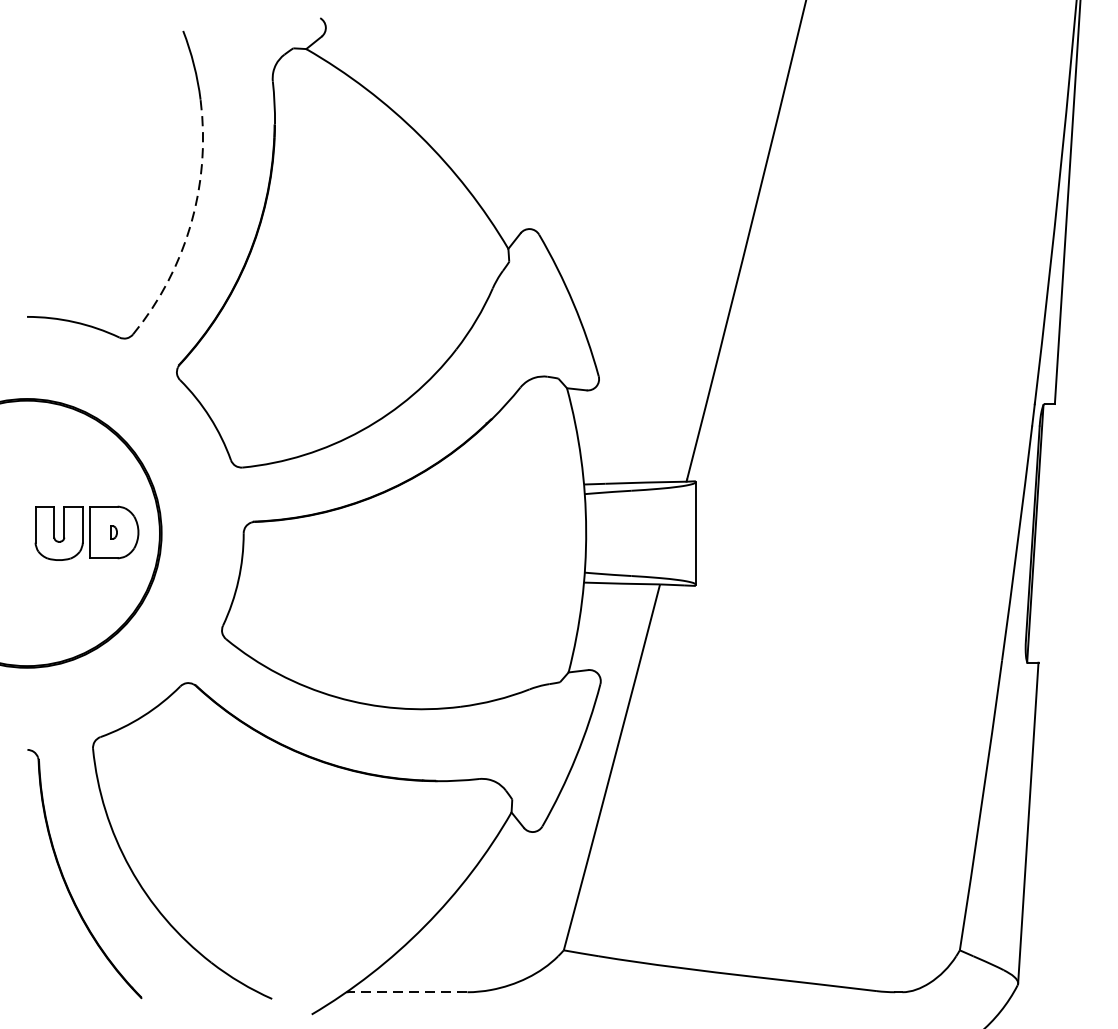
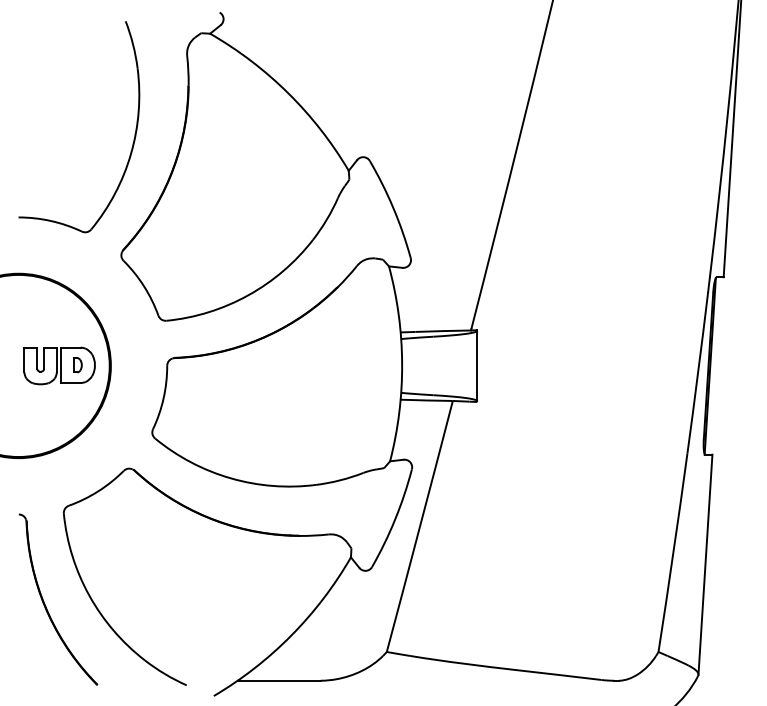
arc: (191, 223) -> (131, 153), dashed -> solid
part: (112, 532) -> (77, 365), size x1.67
line: (407, 991) -> (279, 680), dashed -> solid

